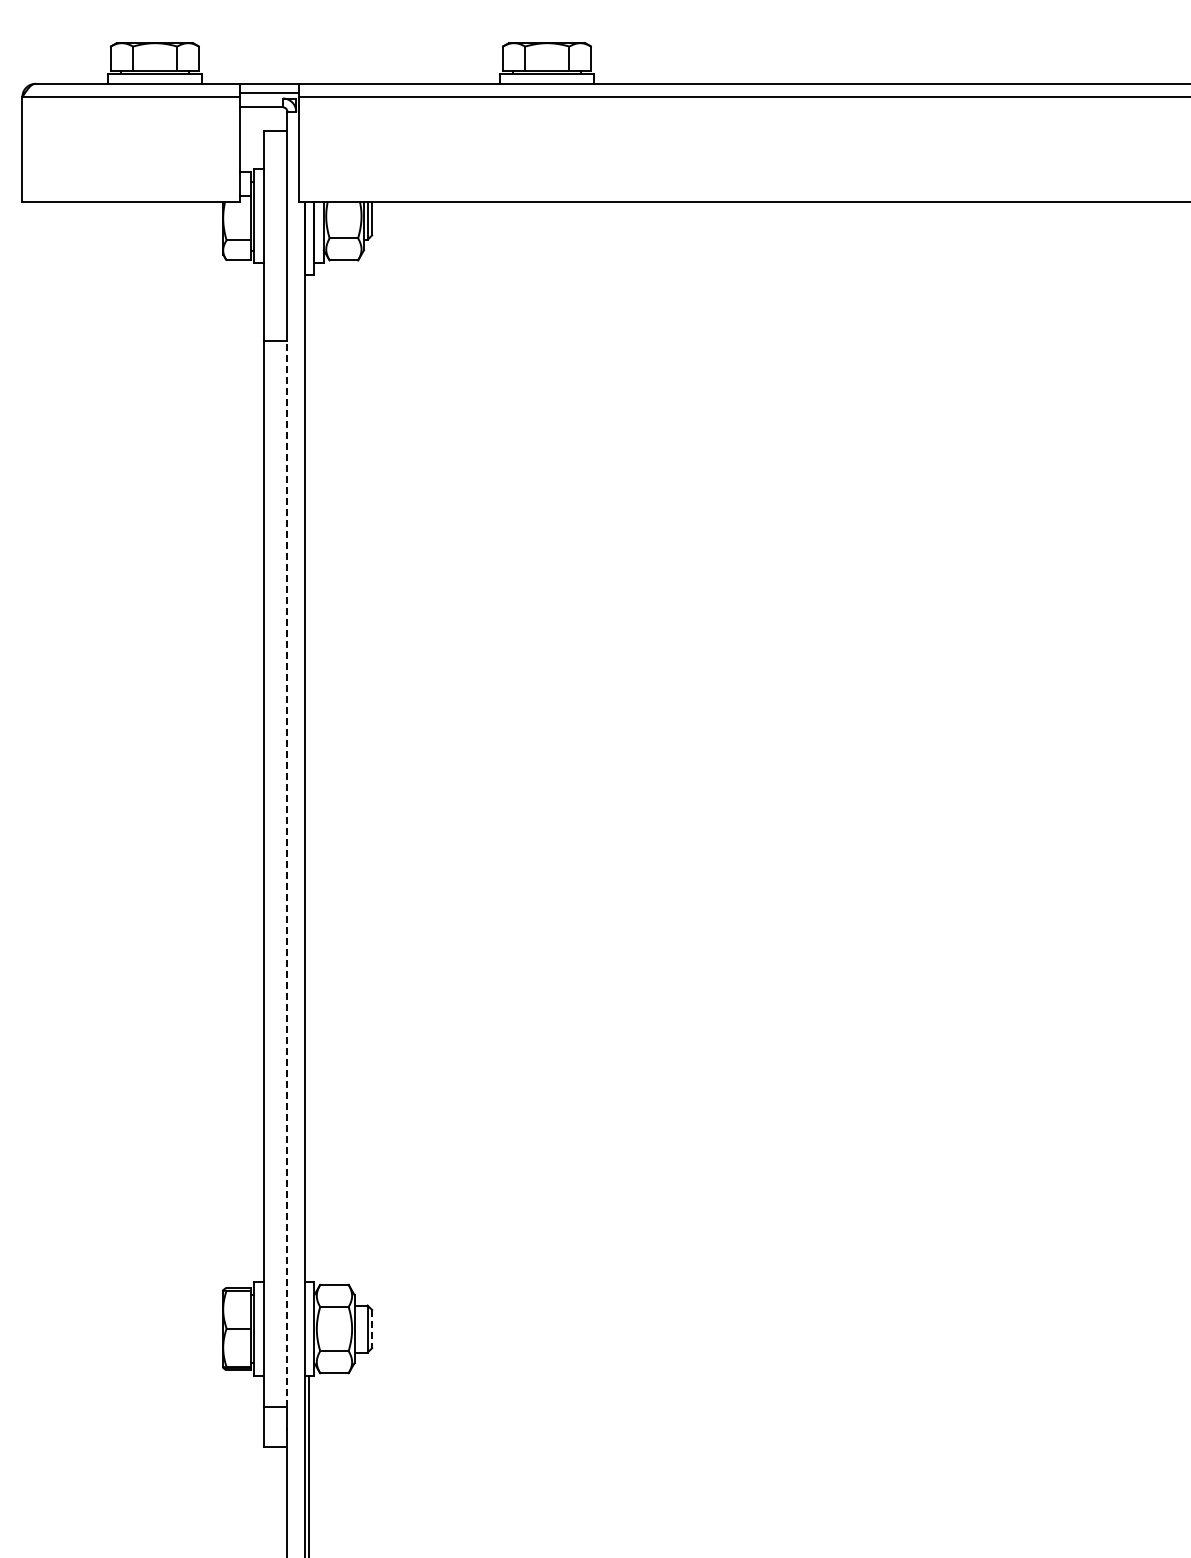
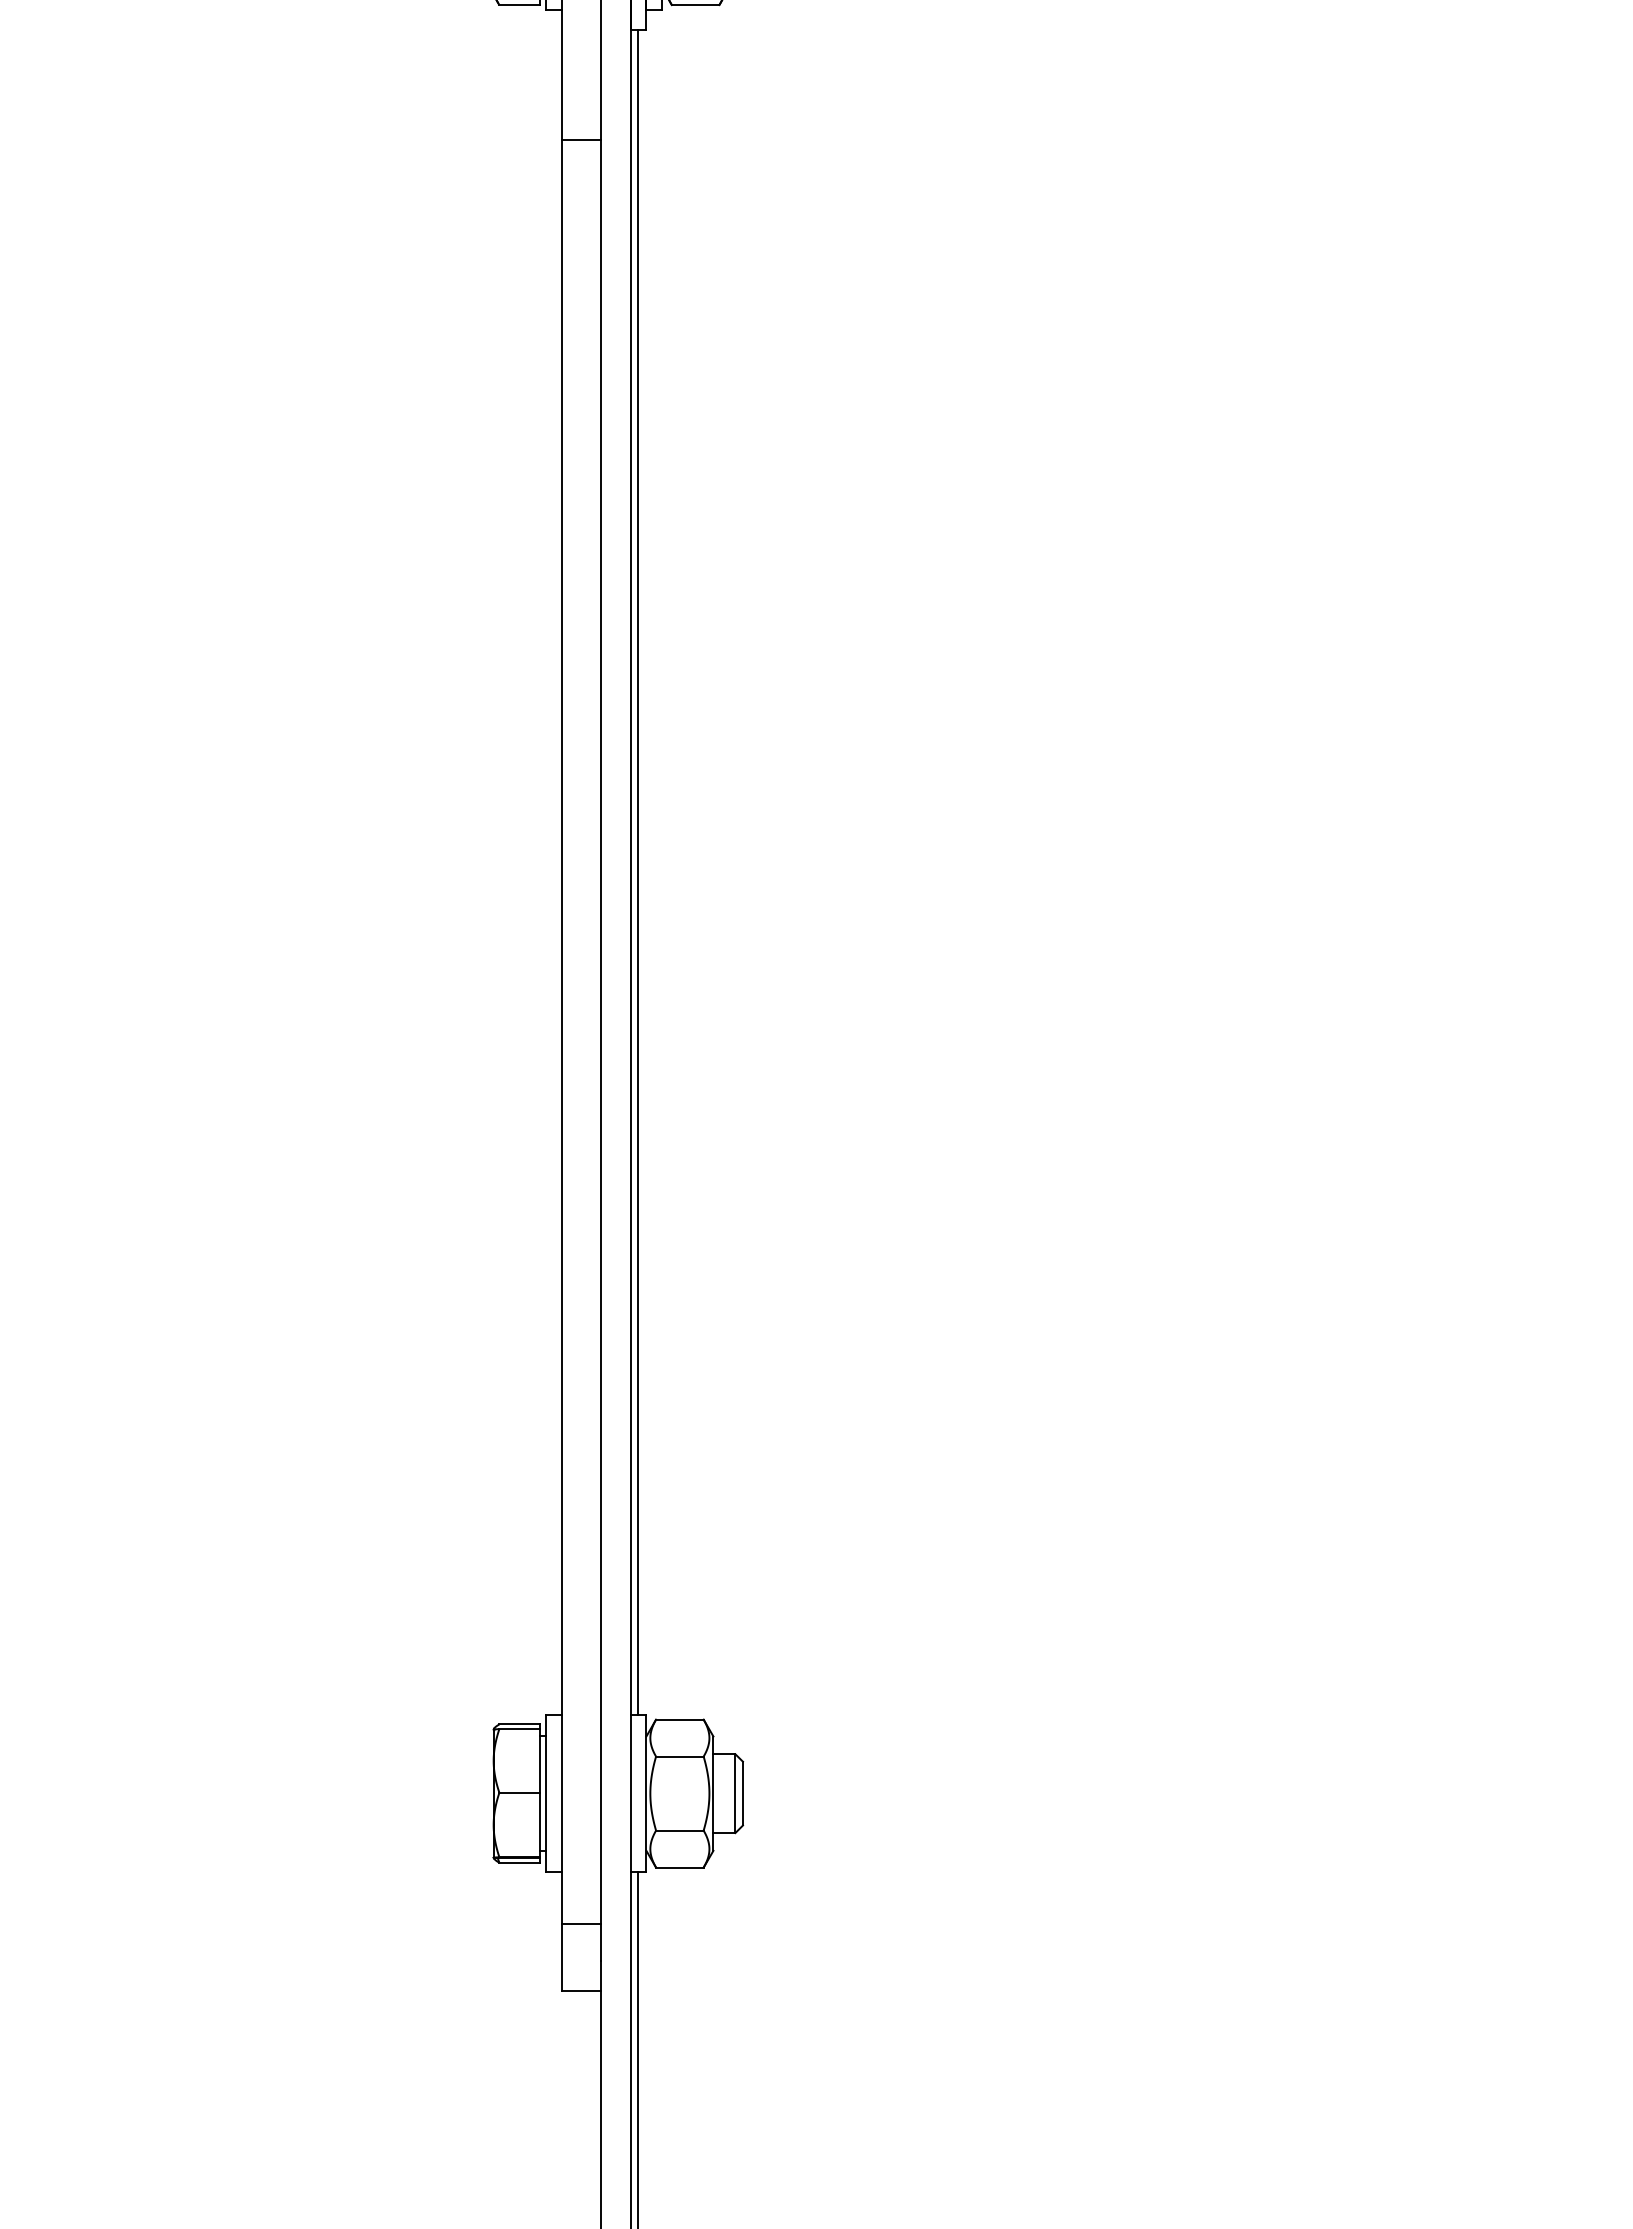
line: (309, 778) -> (638, 872), added
line: (287, 873) -> (601, 1031), dashed -> solid
line: (372, 1329) -> (743, 1794), dashed -> solid

